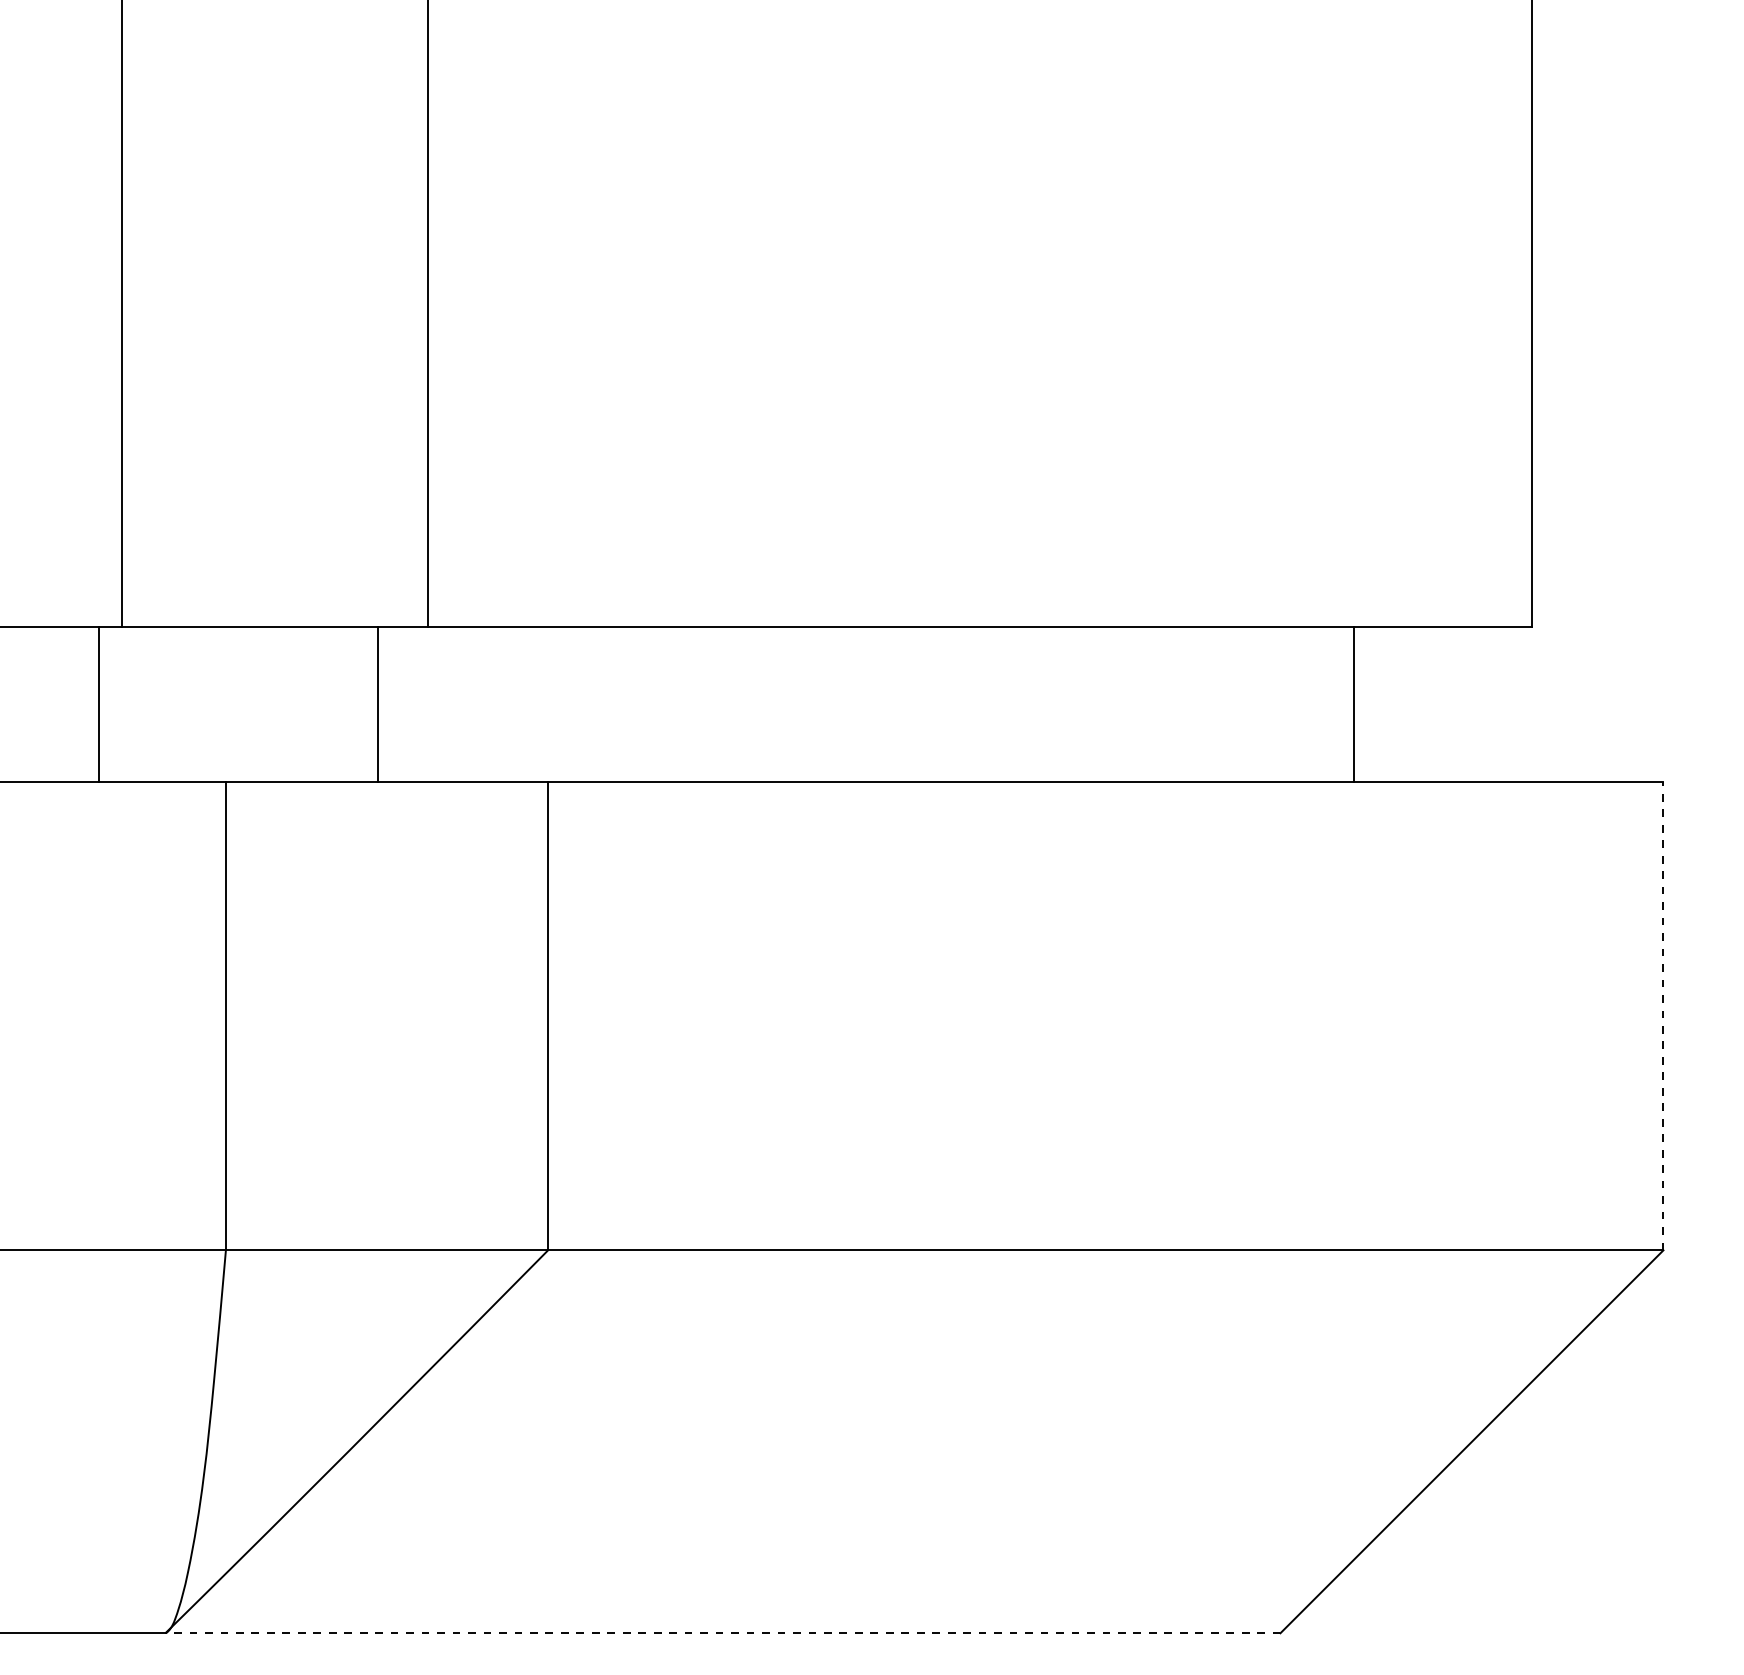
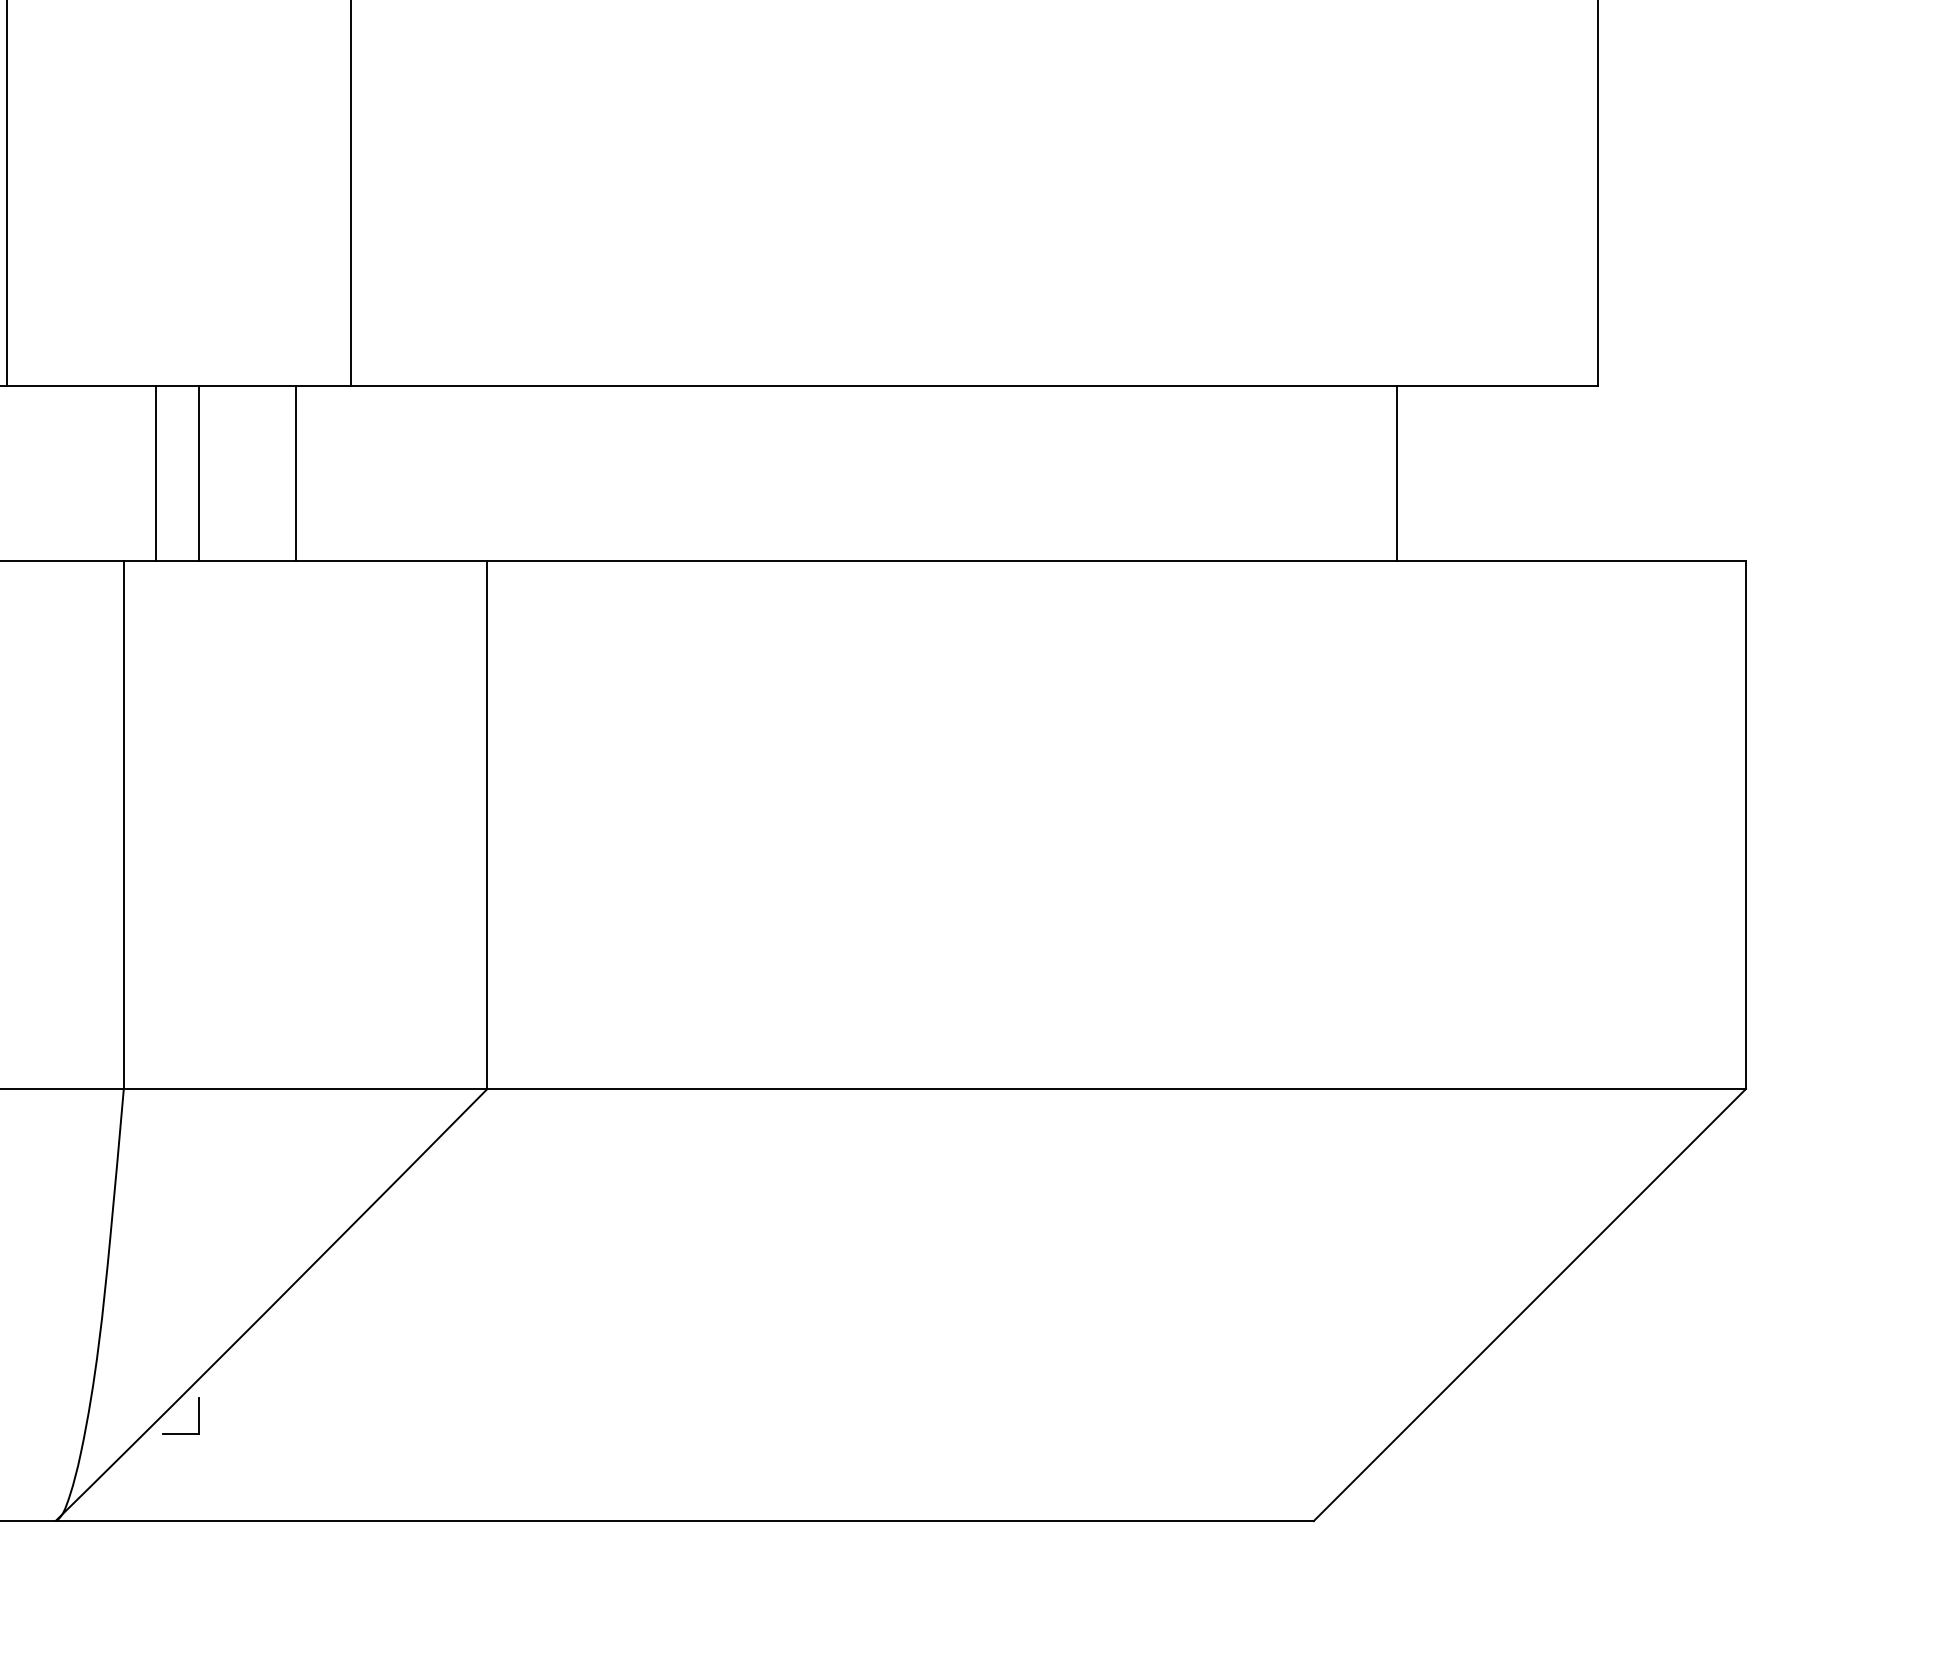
line: (254, 704) -> (156, 473), added
line: (292, 704) -> (198, 473), added
line: (1663, 1015) -> (1745, 824), dashed -> solid
part: (276, 1555) -> (180, 1433), added
line: (722, 1633) -> (684, 1521), dashed -> solid

